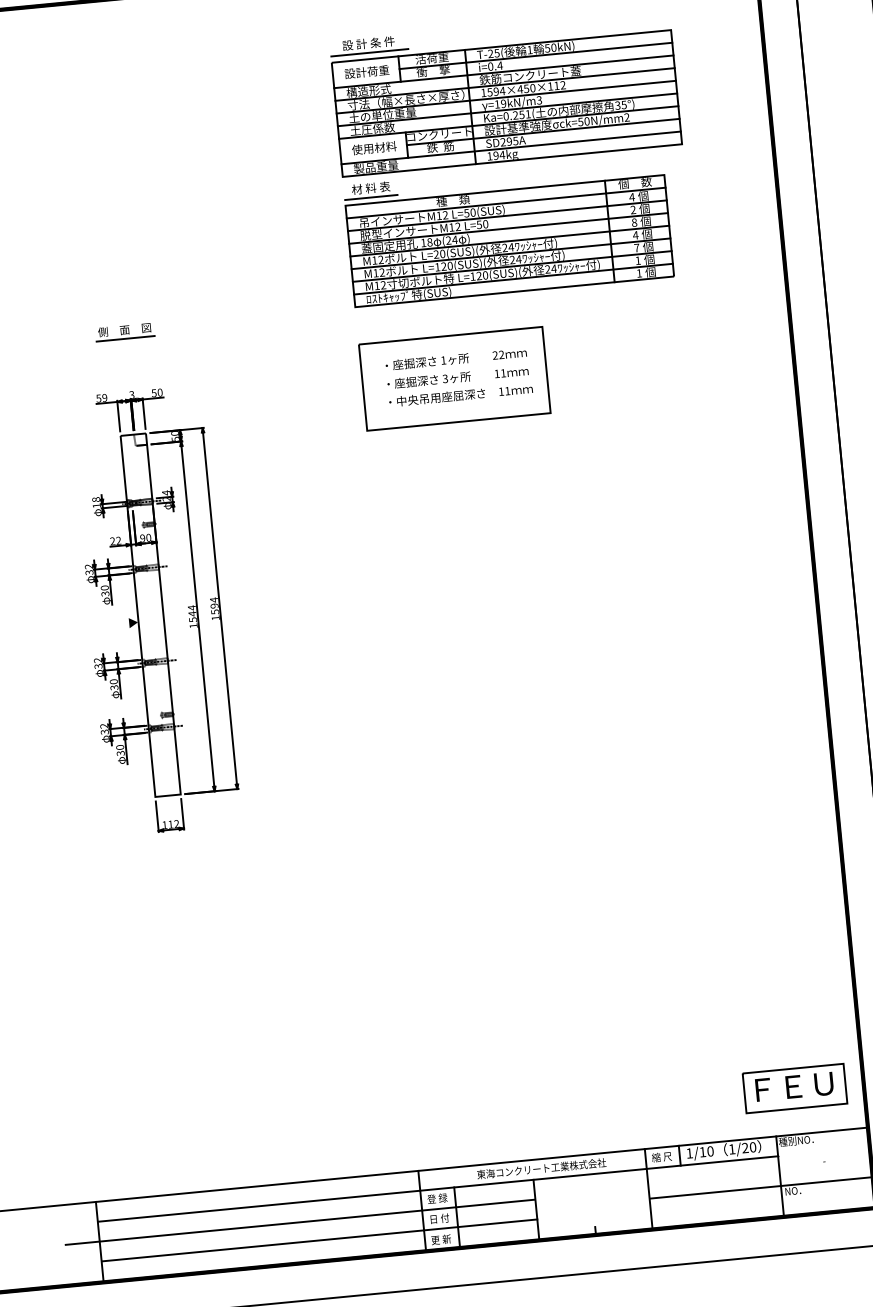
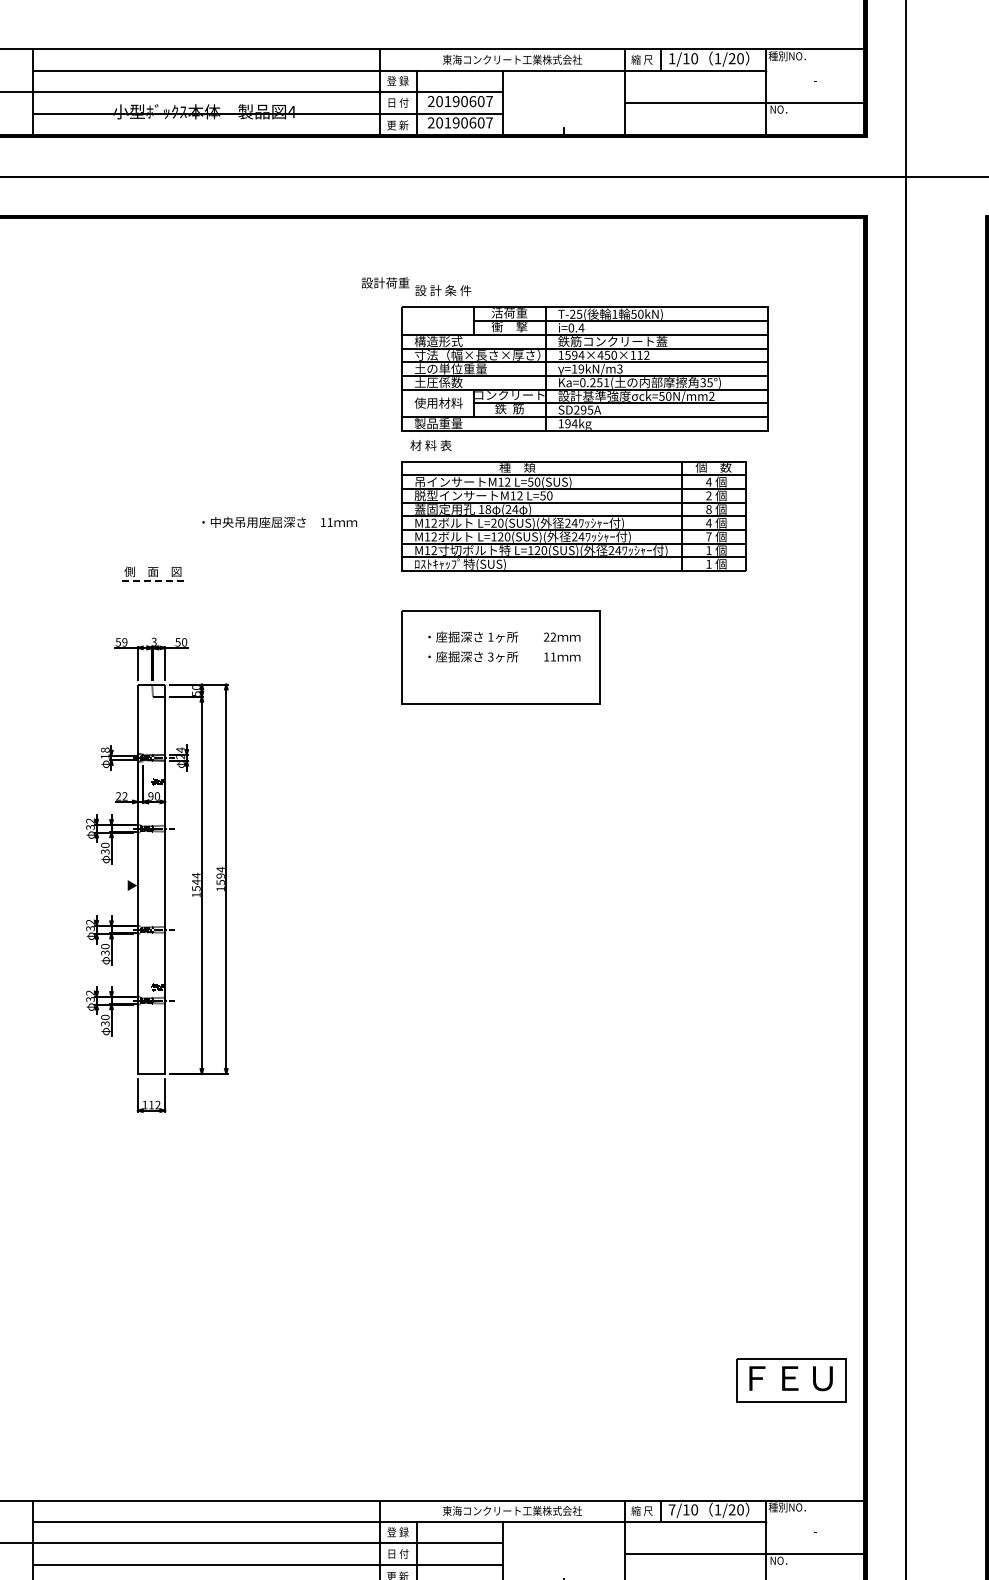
line: (369, 52) -> (443, 300), removed
text: (366, 71) -> (385, 282), moved
line: (371, 197) -> (430, 455), removed
line: (125, 338) -> (153, 581), solid -> dashed
text: (460, 394) -> (279, 521), moved
part: (795, 1088) -> (791, 1380), moved
text: (689, 1153) -> (671, 1509), 1/10 -> 7/10

